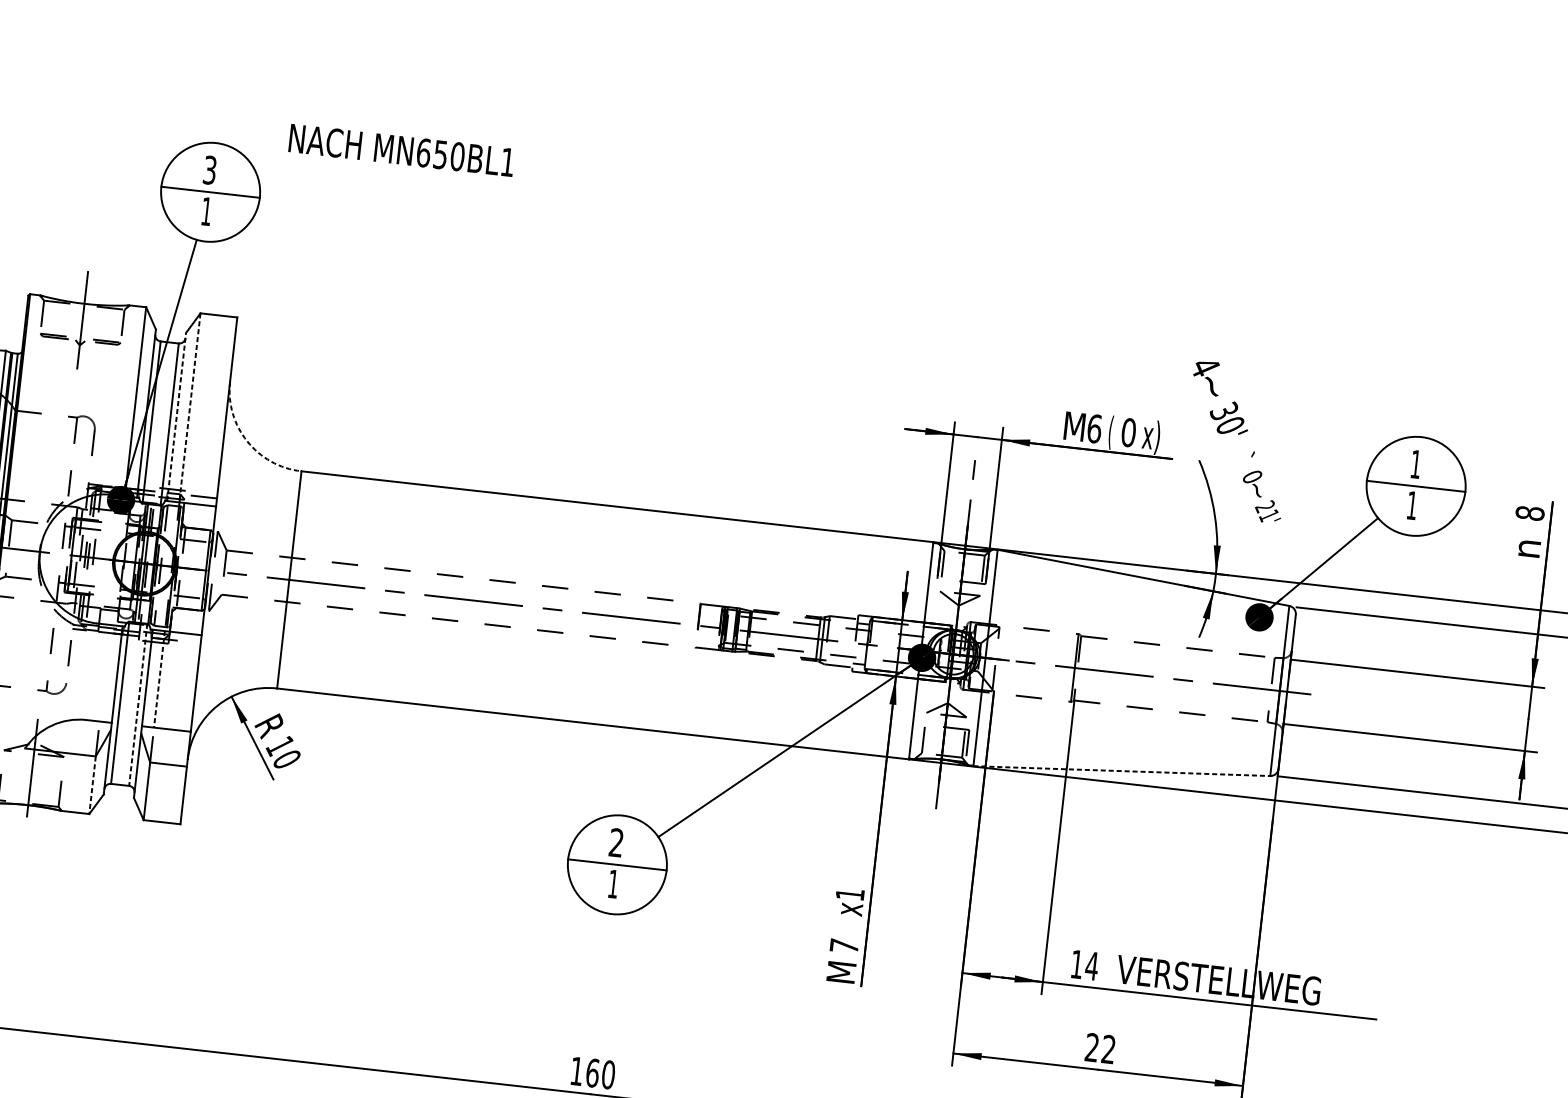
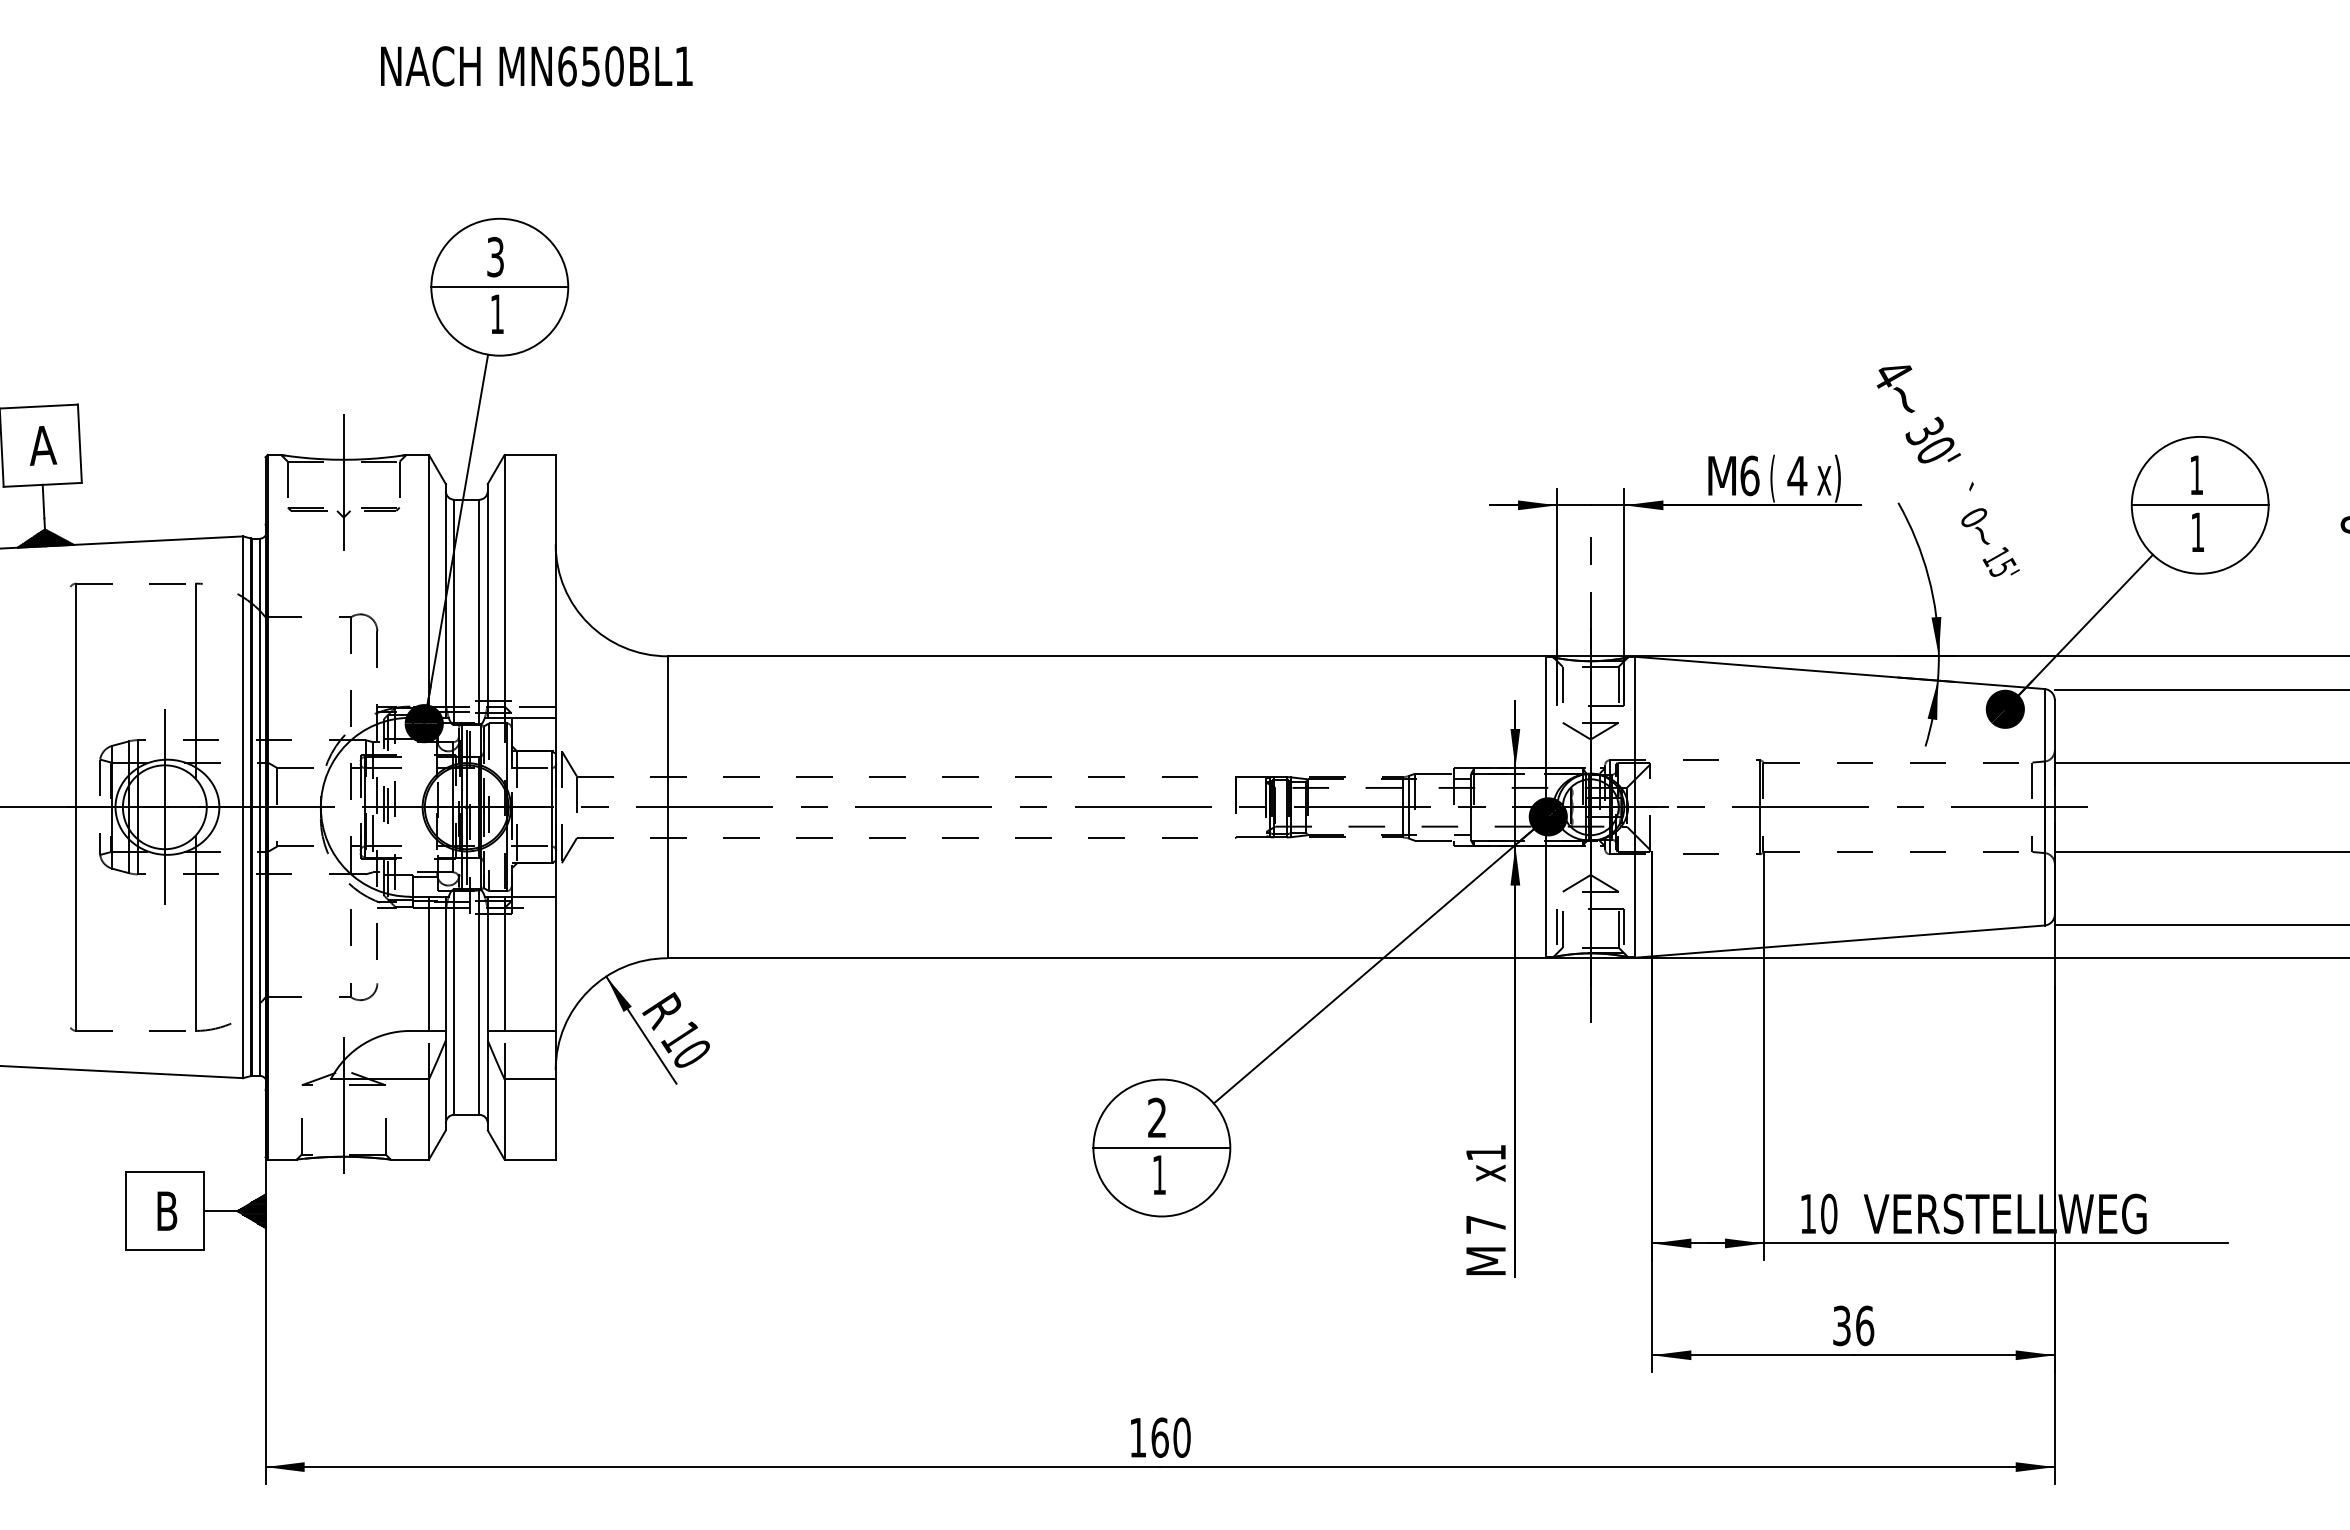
text: (401, 150) -> (536, 66), moved
line: (189, 407) -> (504, 586), dashed -> solid
line: (176, 416) -> (487, 600), dashed -> solid
text: (1128, 432) -> (1797, 475), 0 -> 4
arc: (247, 441) -> (588, 623), dashed -> solid
text: (1267, 511) -> (1999, 562), 21' -> 15'
line: (105, 673) -> (429, 963), added
line: (159, 679) -> (504, 964), dashed -> solid
line: (138, 705) -> (479, 1002), dashed -> solid
line: (919, 740) -> (1557, 930), added
line: (1122, 771) -> (1840, 941), dashed -> solid
line: (92, 785) -> (429, 1119), dashed -> solid
text: (1091, 965) -> (1828, 1213), 14 -> 10
text: (1100, 1048) -> (1853, 1325), 22 -> 36

